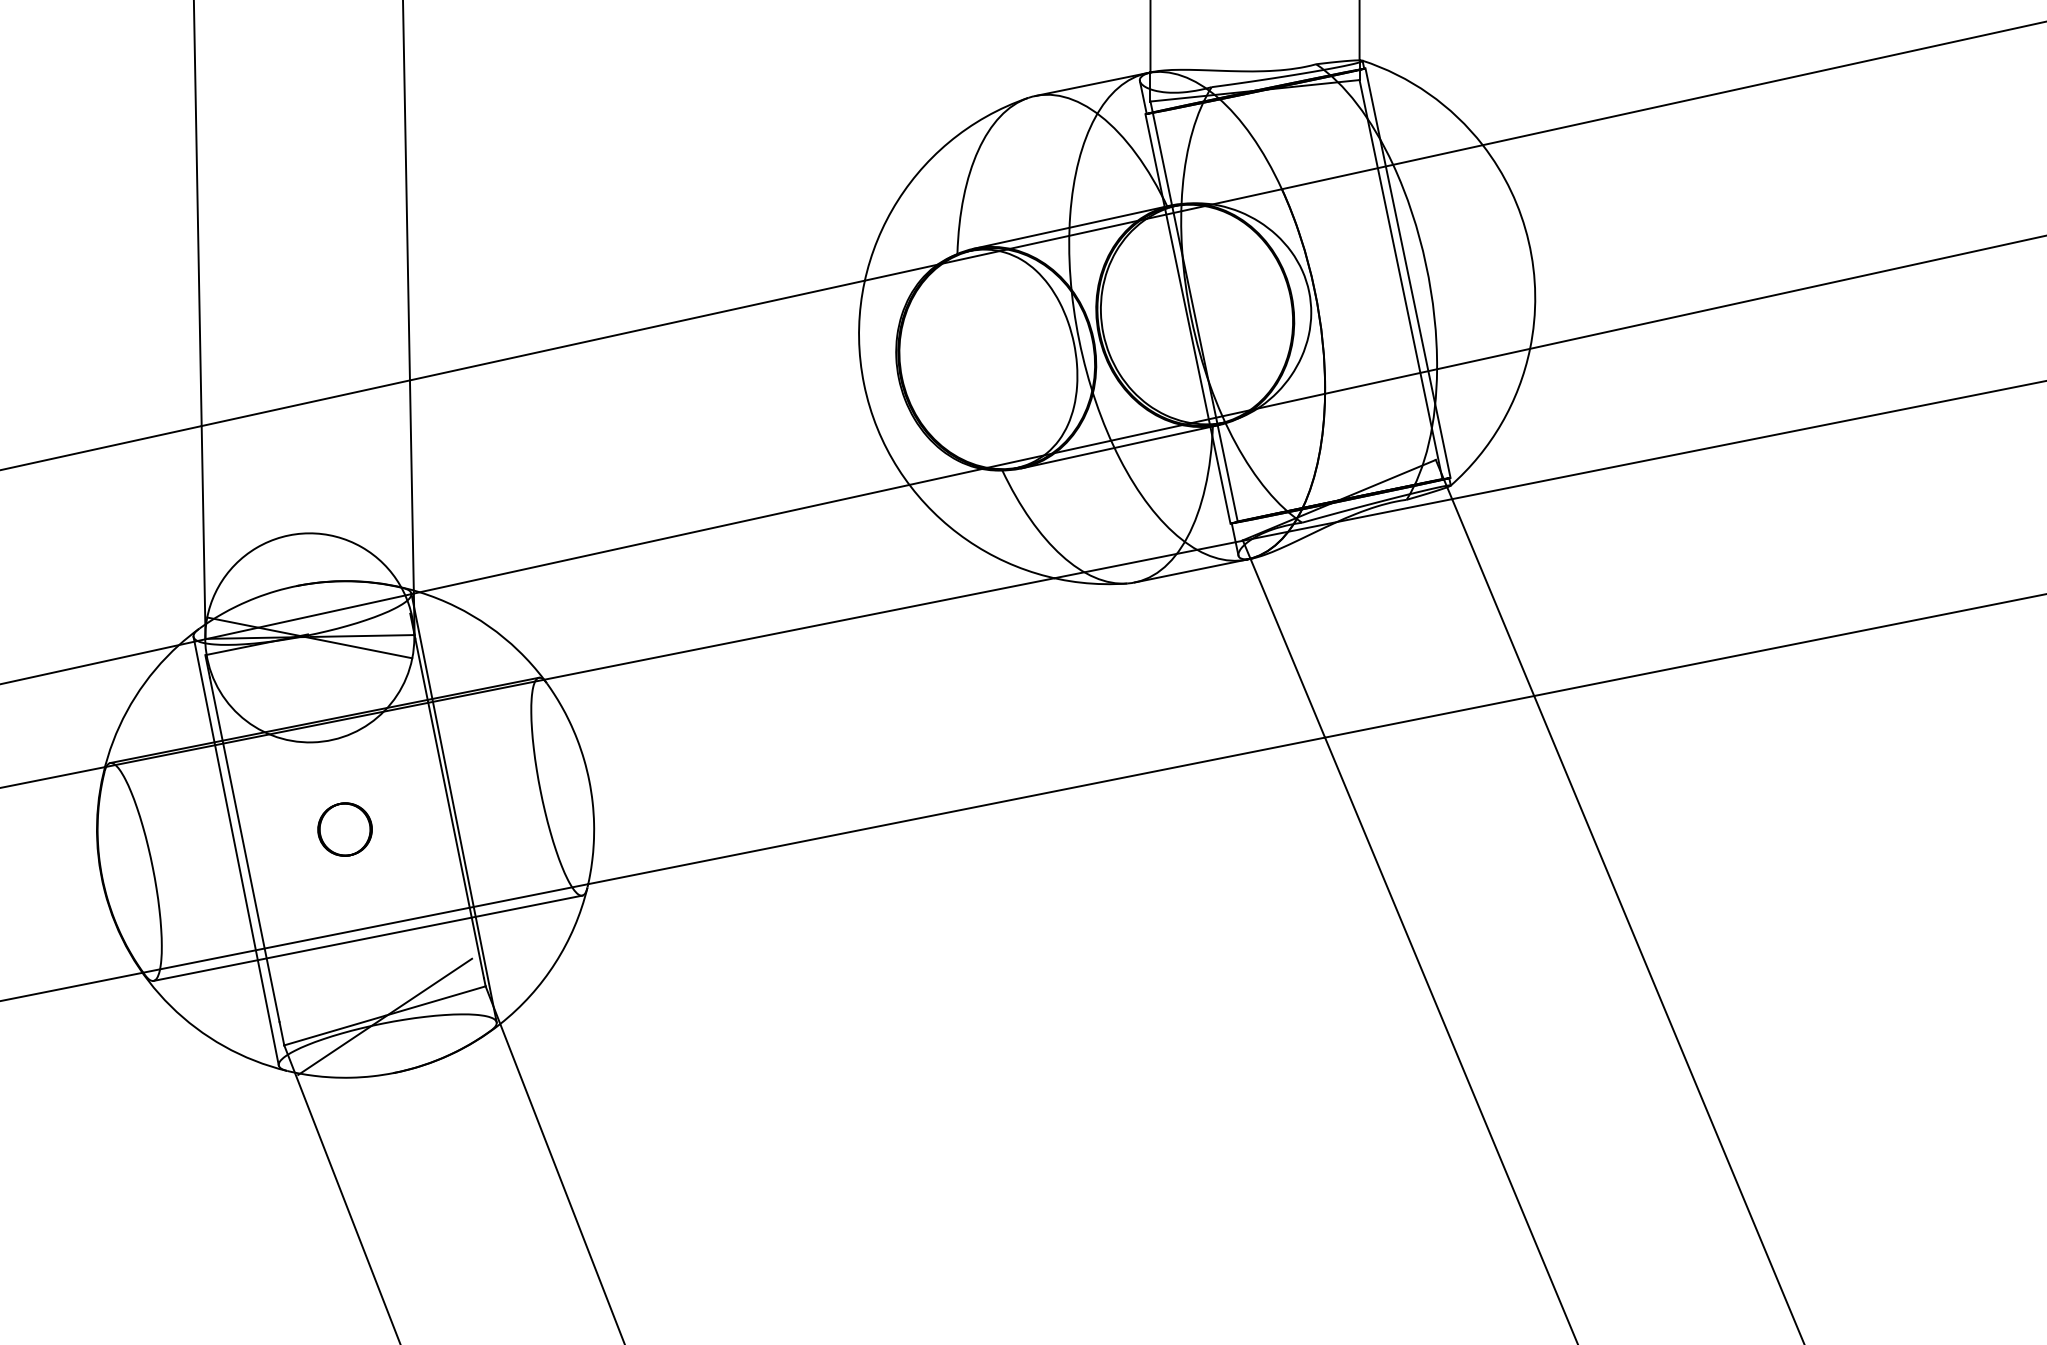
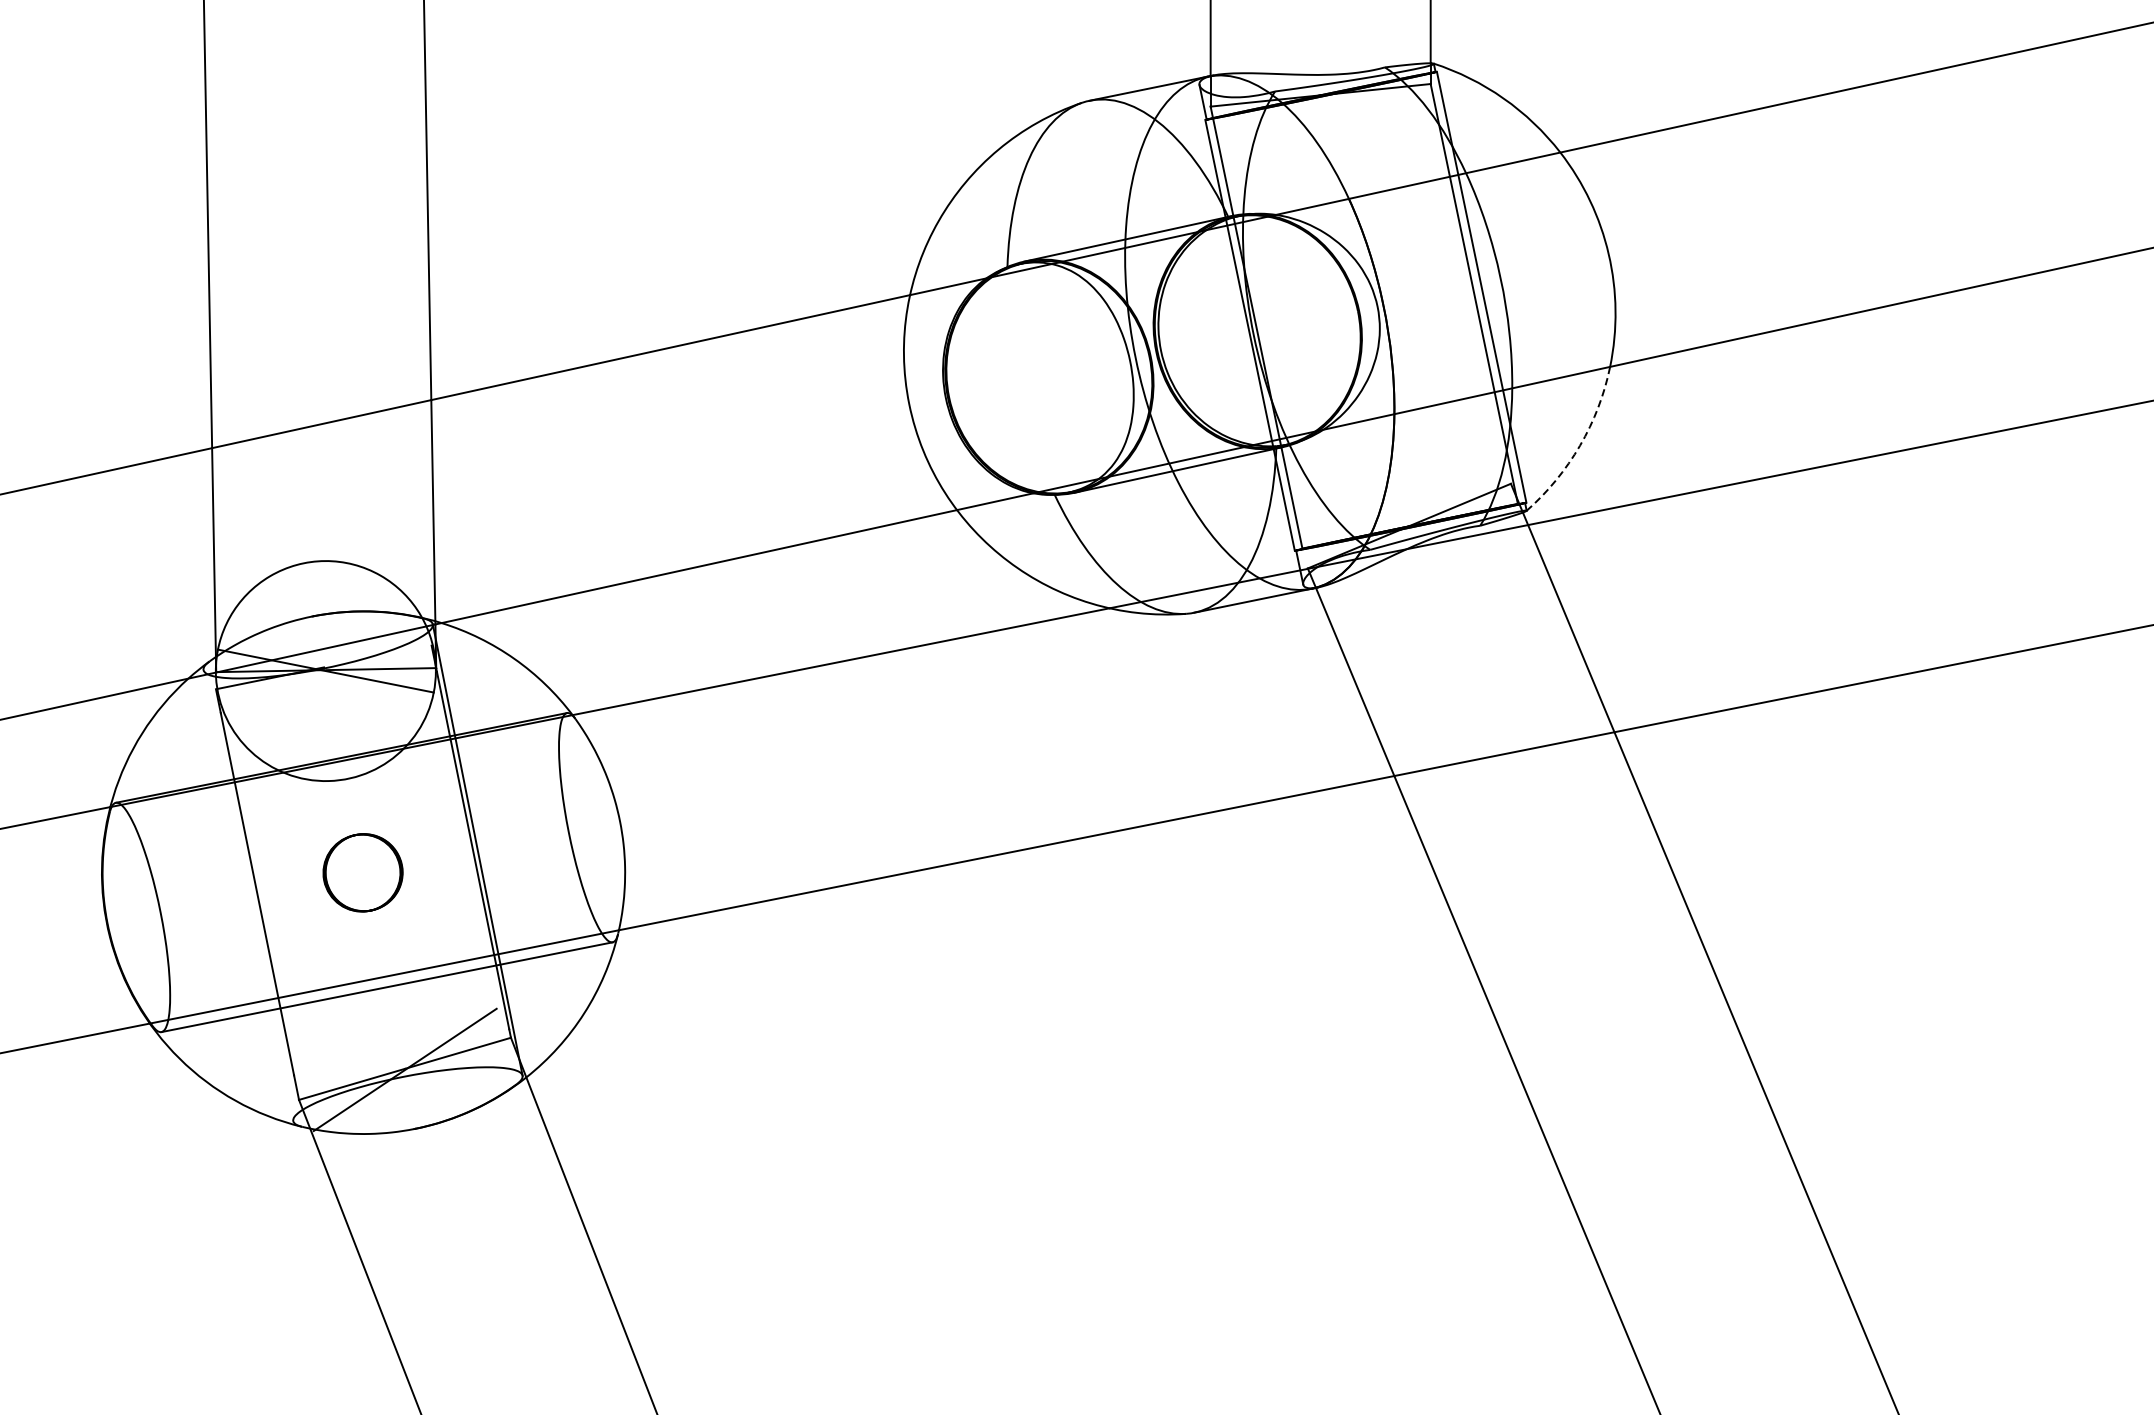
arc: (1501, 423) -> (1580, 445), solid -> dashed
part: (344, 829) -> (362, 872), size x1.4
line: (235, 850) -> (247, 894), removed

